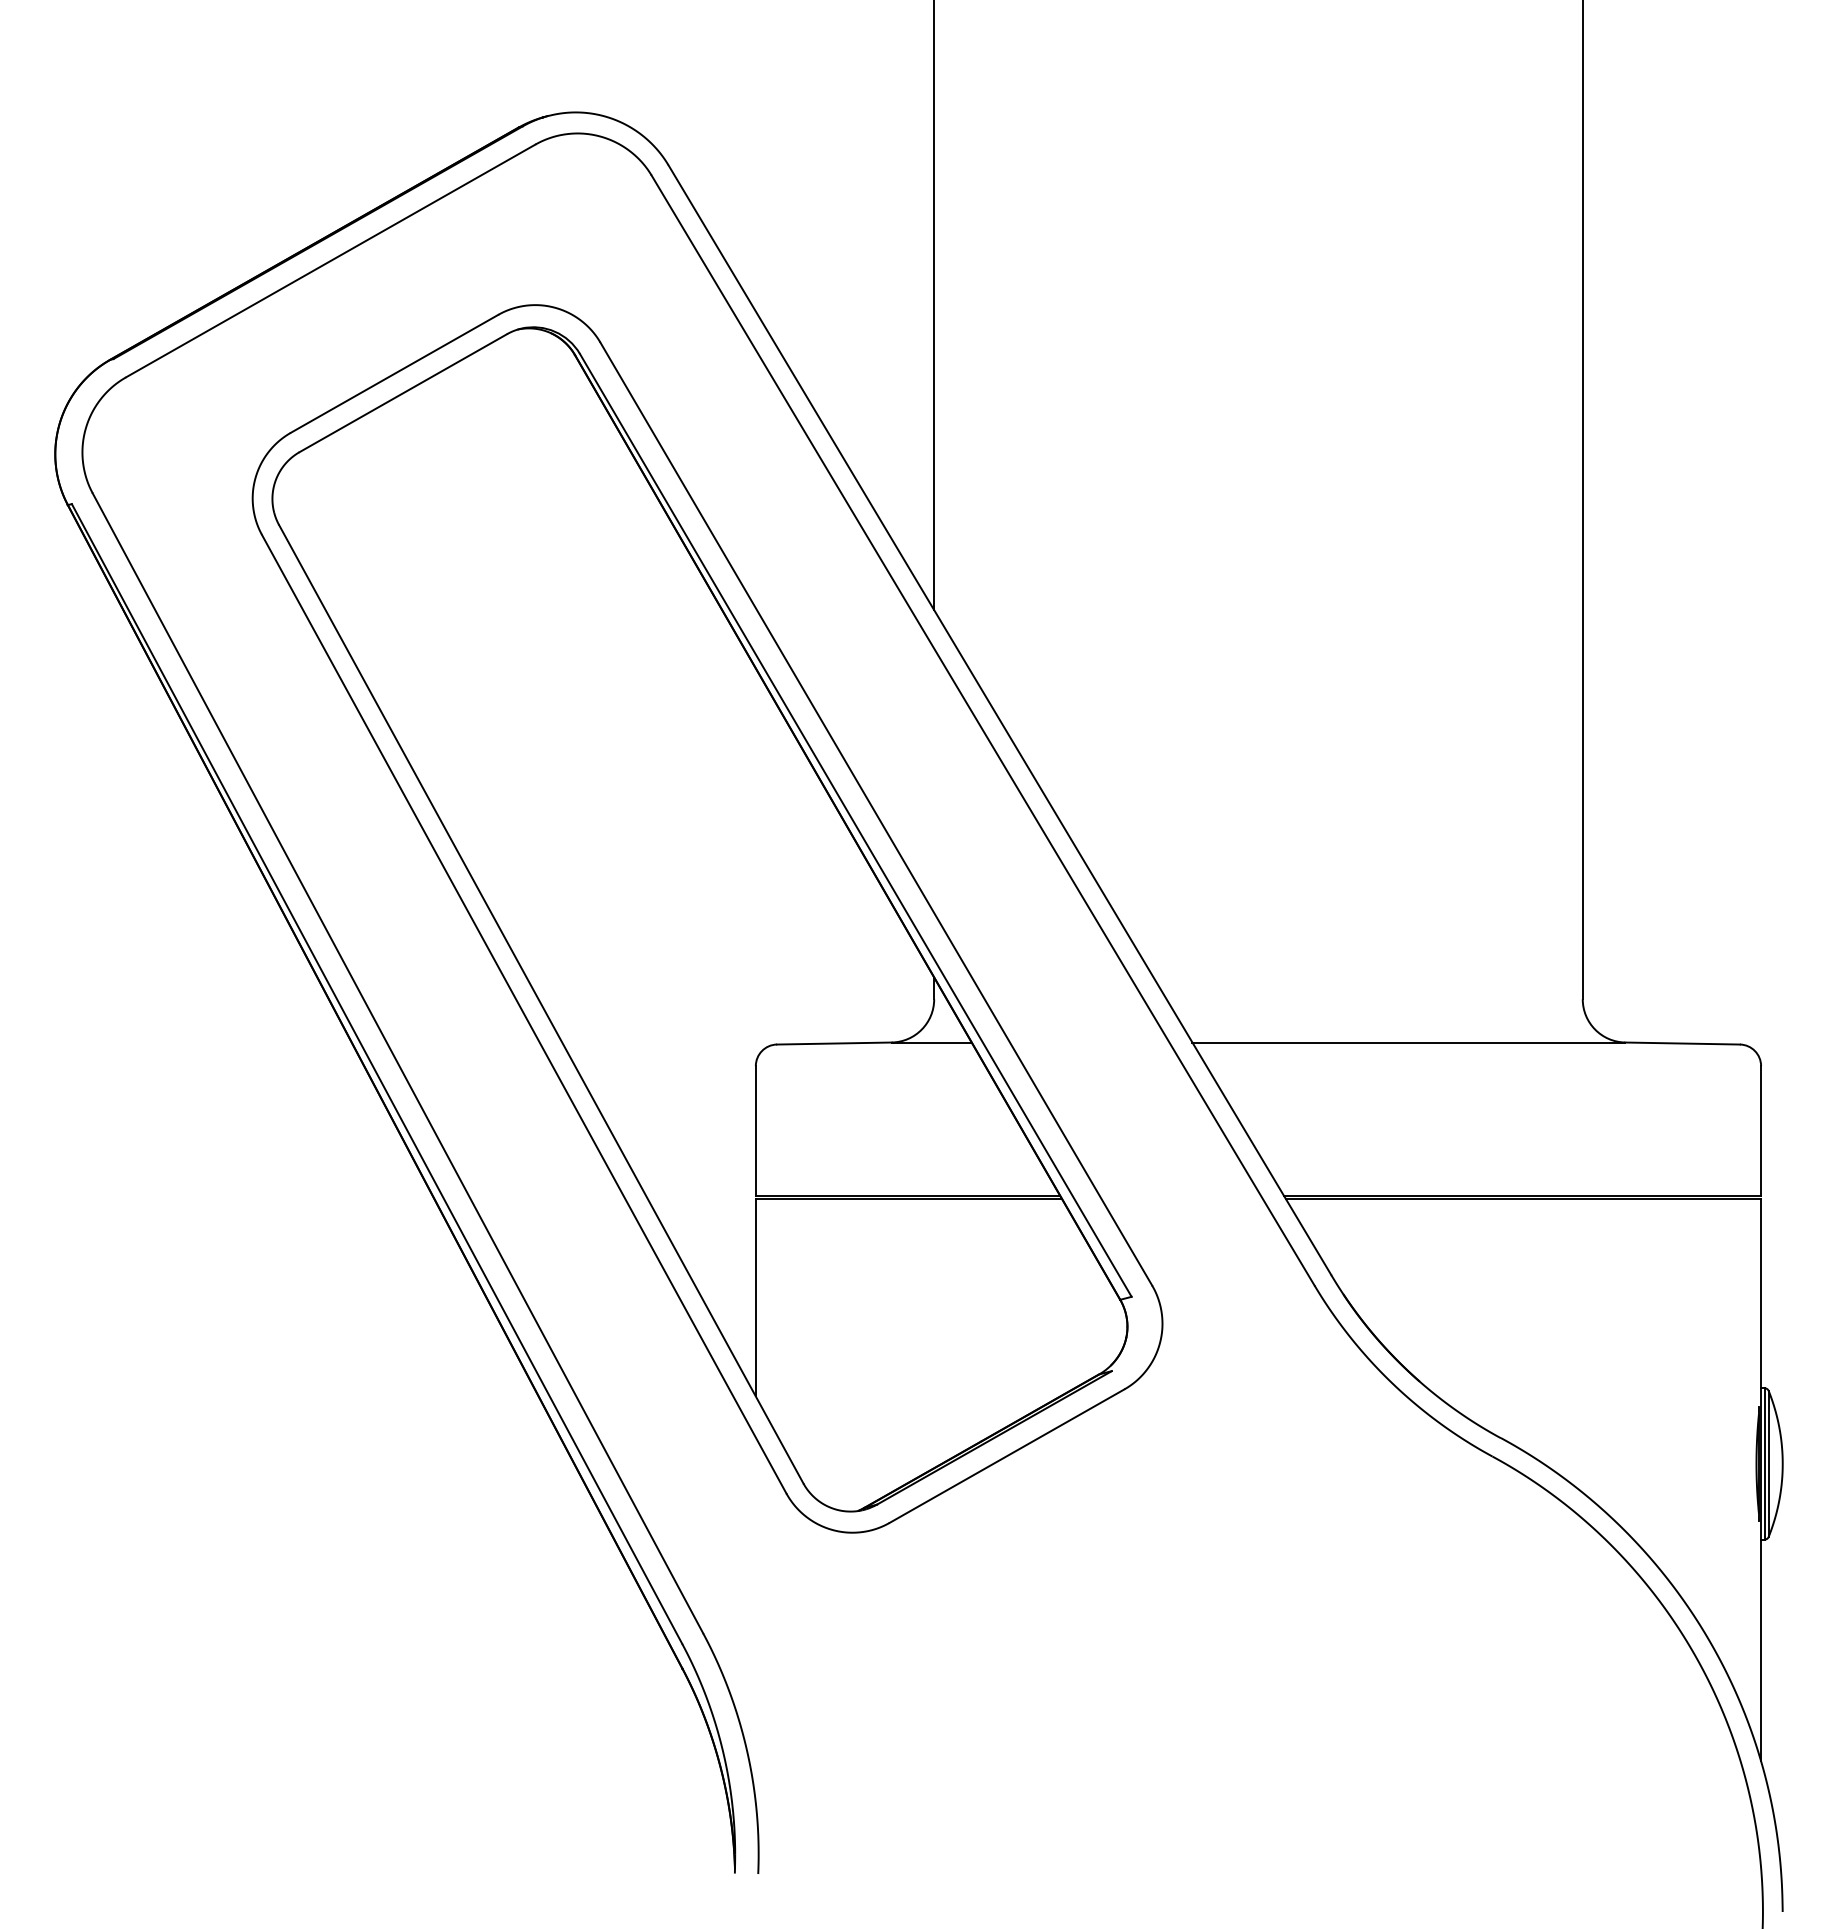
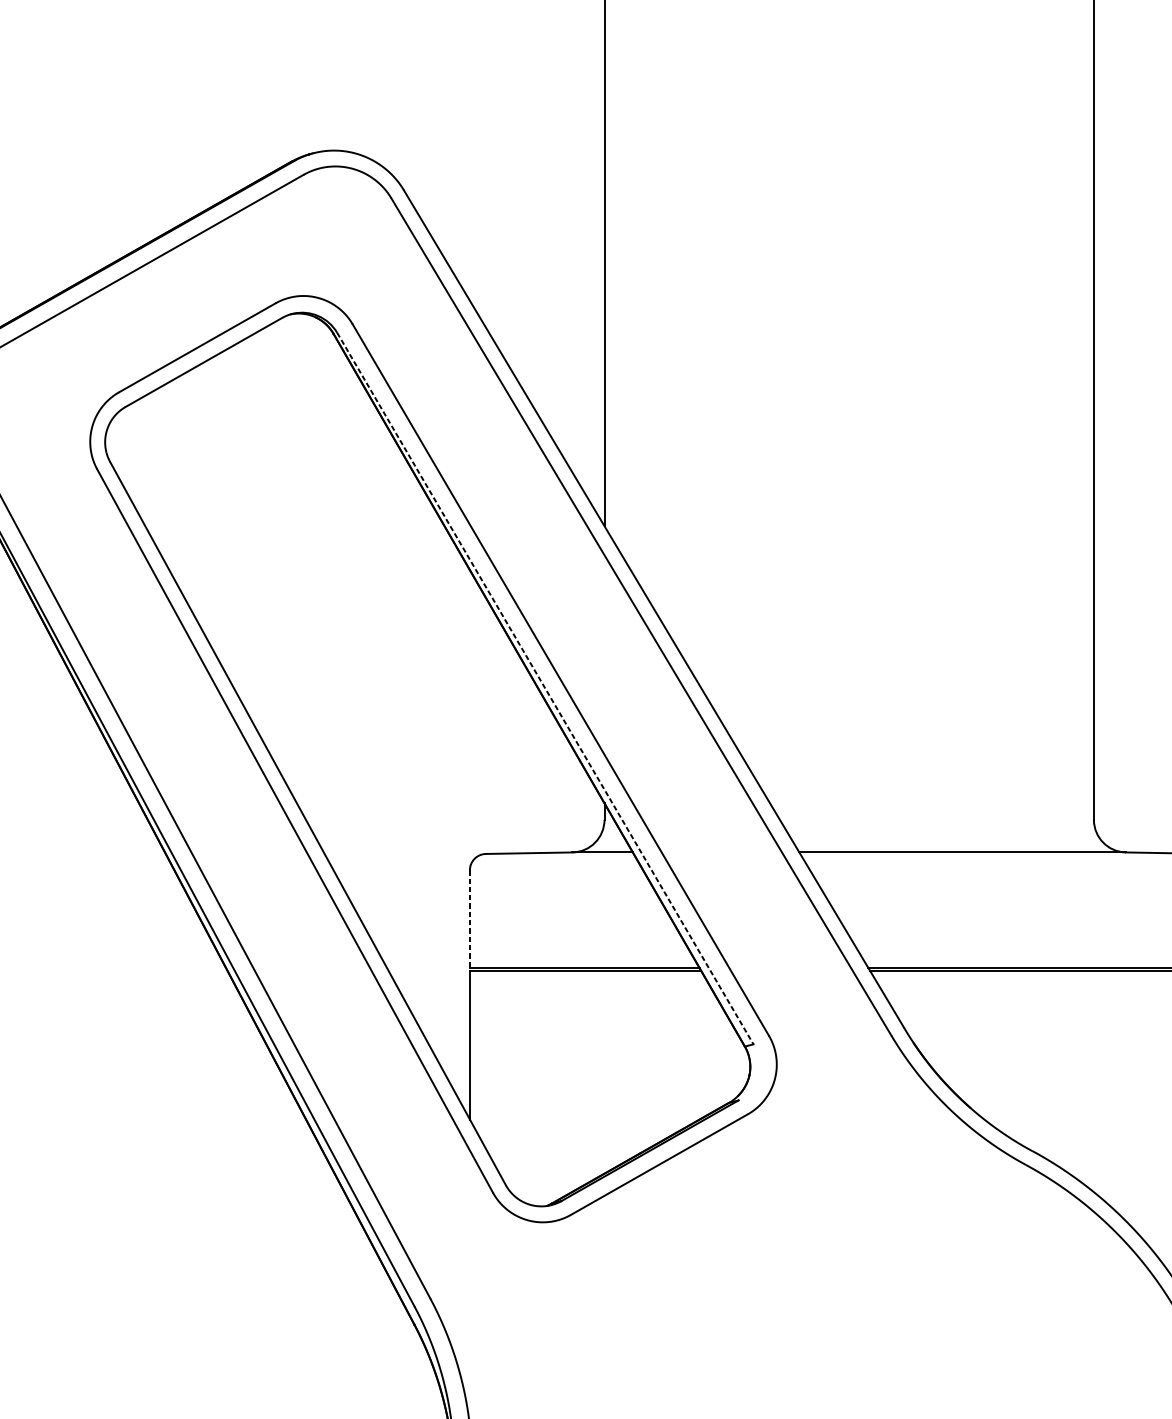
line: (856, 825) -> (545, 688), solid -> dashed
line: (755, 1131) -> (469, 919), solid -> dashed

